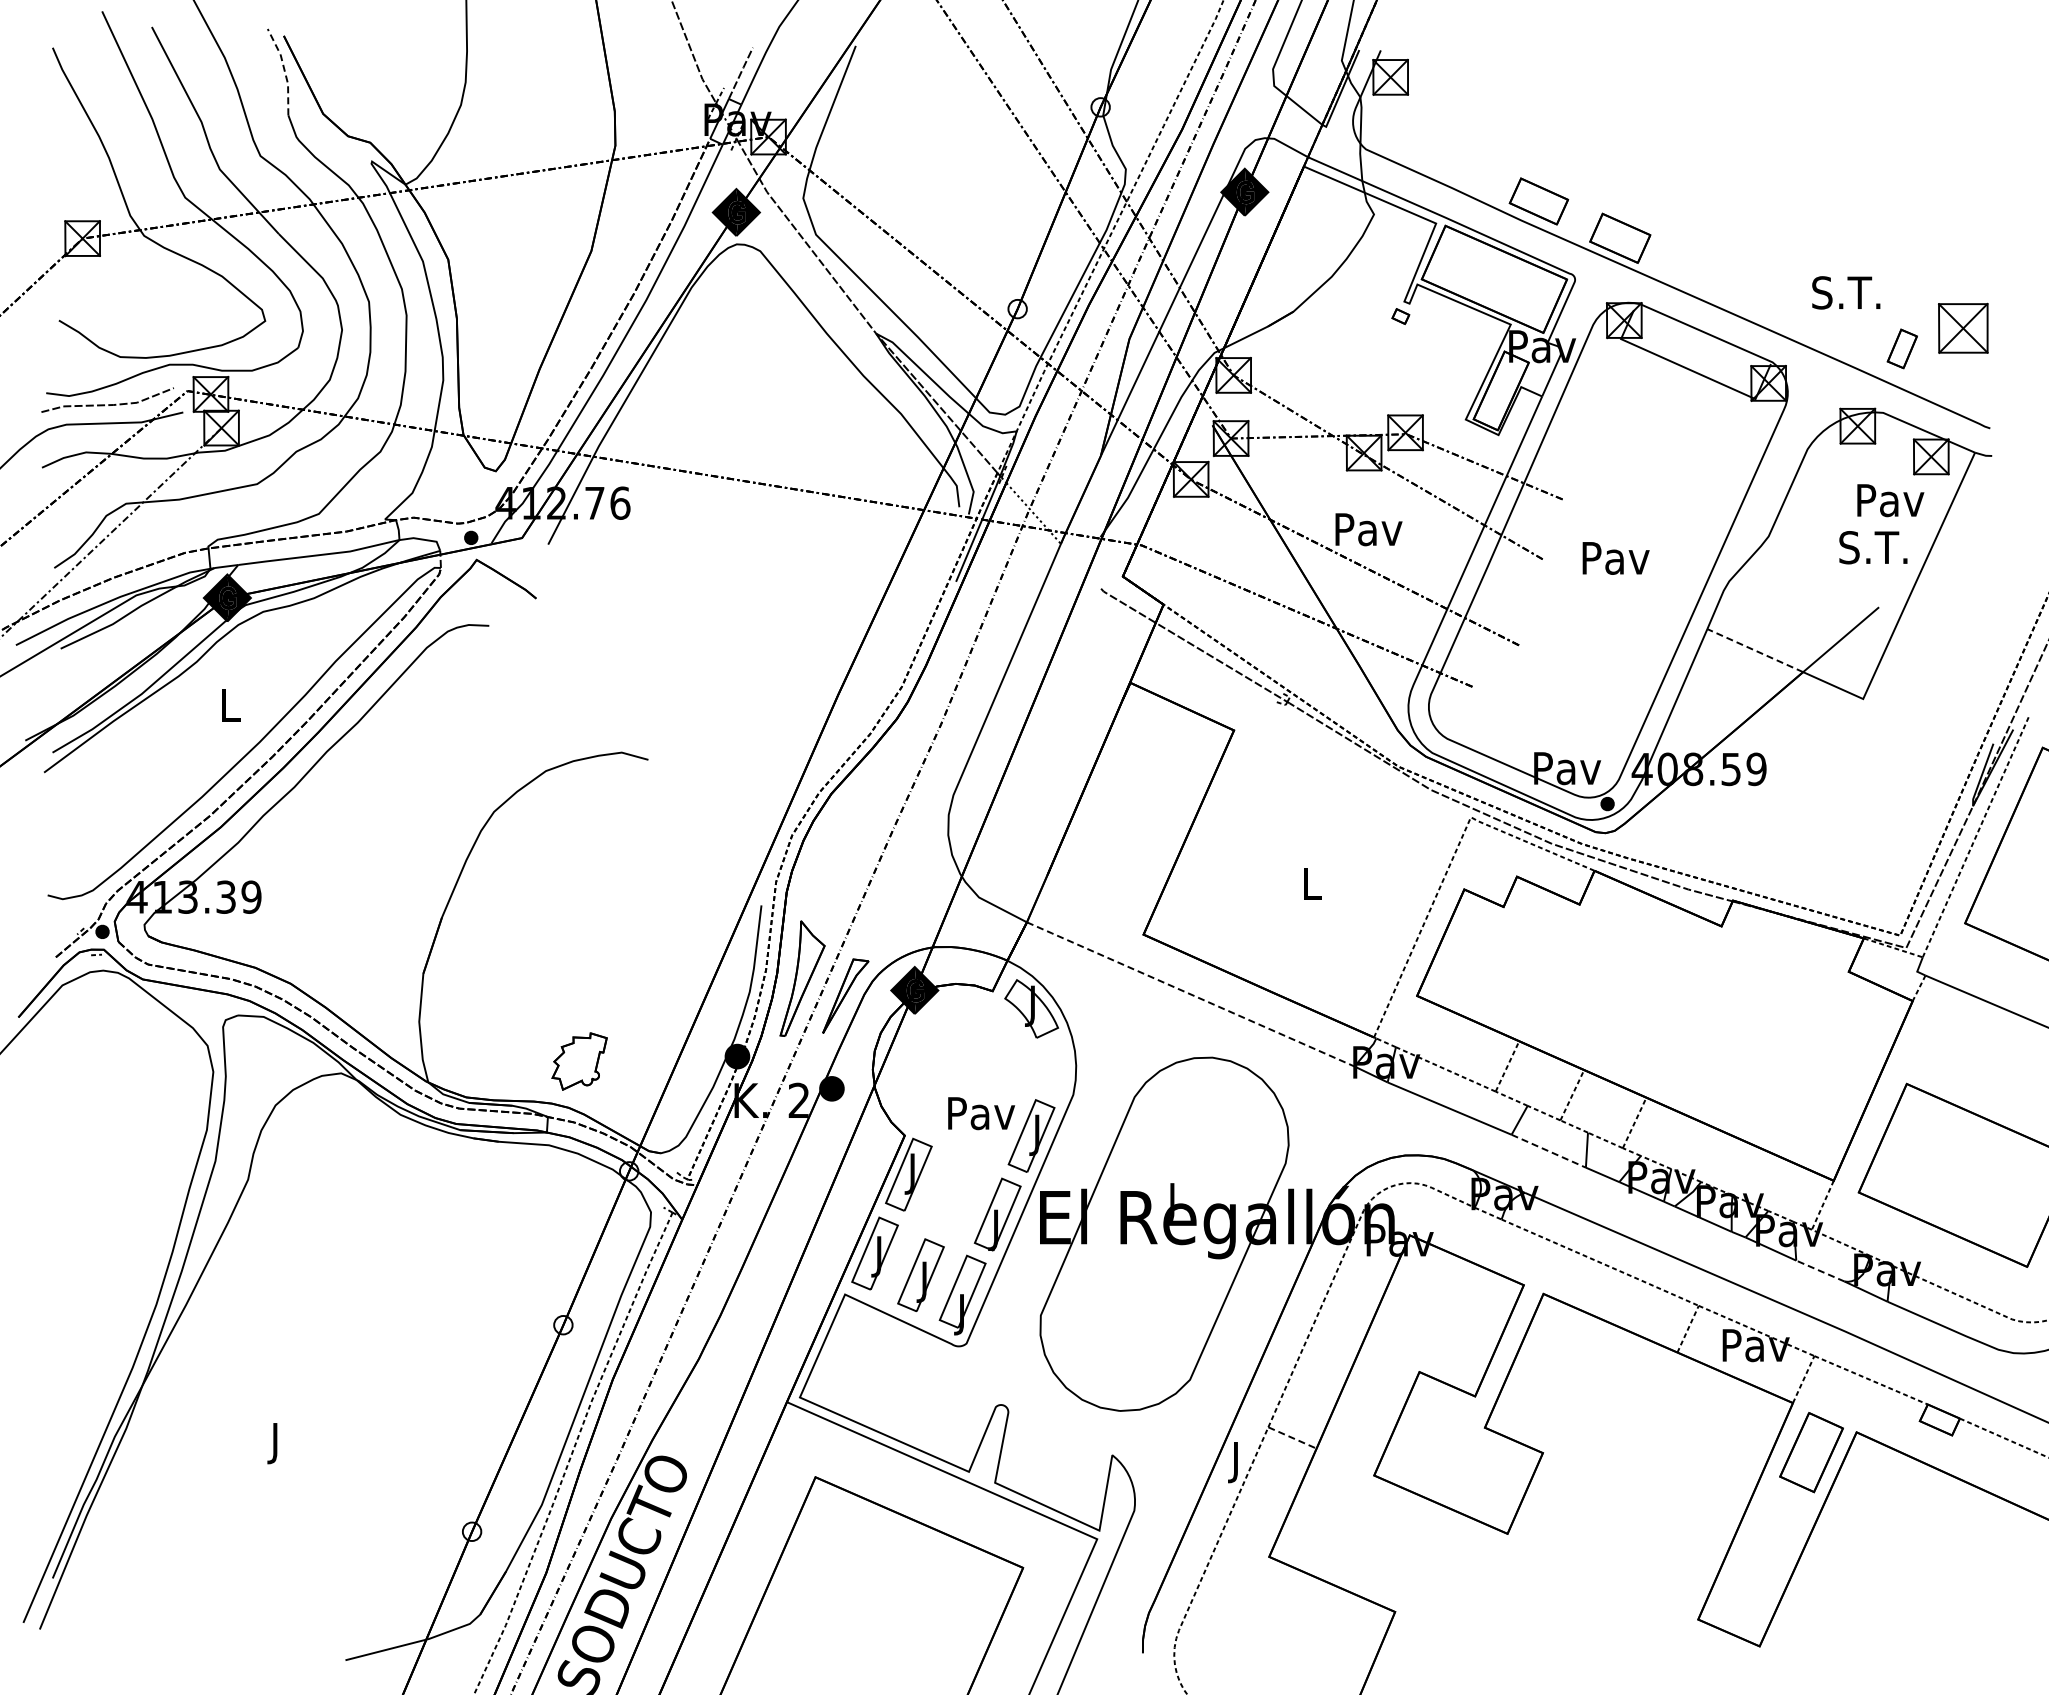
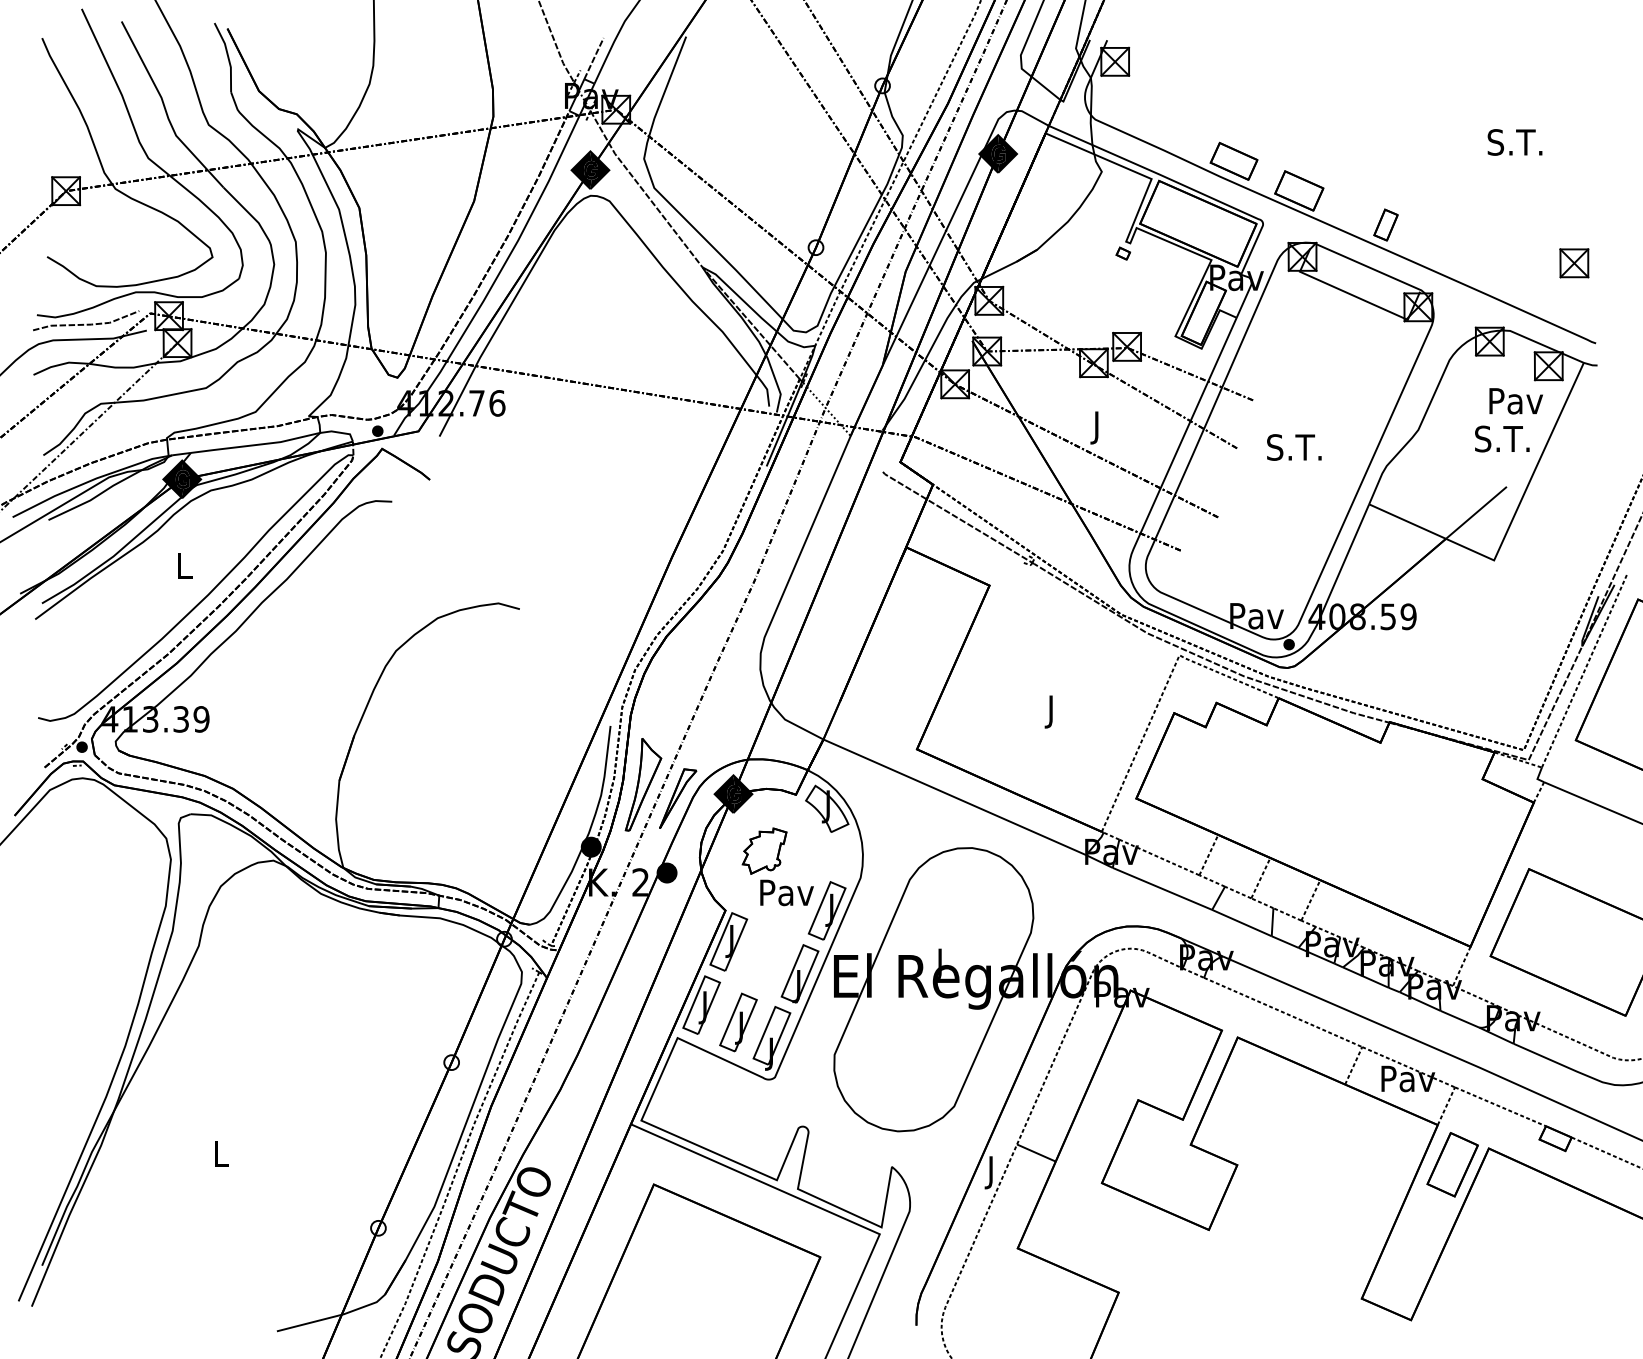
line: (284, 70) -> (228, 56), dashed -> solid
text: (1846, 292) -> (1515, 142), moved
part: (1962, 328) -> (1573, 263), size x0.71
part: (1901, 348) -> (1385, 224), moved
text: (1368, 533) -> (1097, 427), Pav -> J
text: (1614, 557) -> (1294, 446), Pav -> S.T.
line: (1755, 650) -> (1407, 521), dashed -> solid
text: (1311, 887) -> (1051, 711), L -> J
line: (1190, 994) -> (954, 797), dashed -> solid
part: (579, 1061) -> (764, 851), moved
line: (1548, 1151) -> (1241, 923), dashed -> solid
line: (1819, 1270) -> (1459, 1018), dashed -> solid
line: (1292, 1438) -> (1036, 1153), dashed -> solid
text: (276, 1443) -> (221, 1157), J -> L

